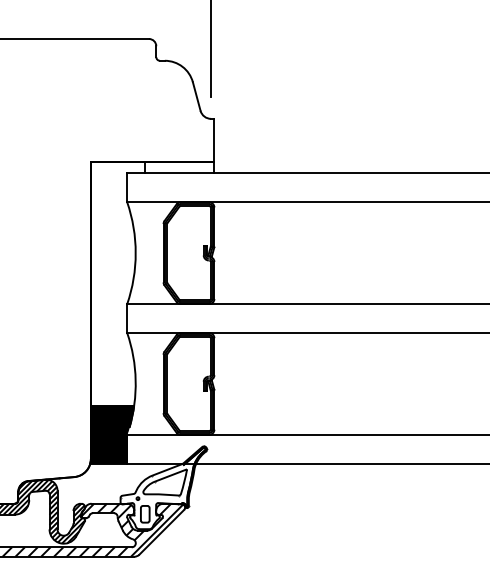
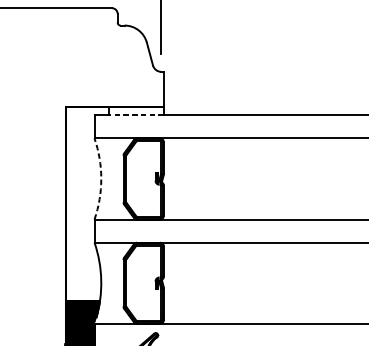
line: (179, 173) -> (136, 115), solid -> dashed
arc: (135, 253) -> (101, 179), solid -> dashed

